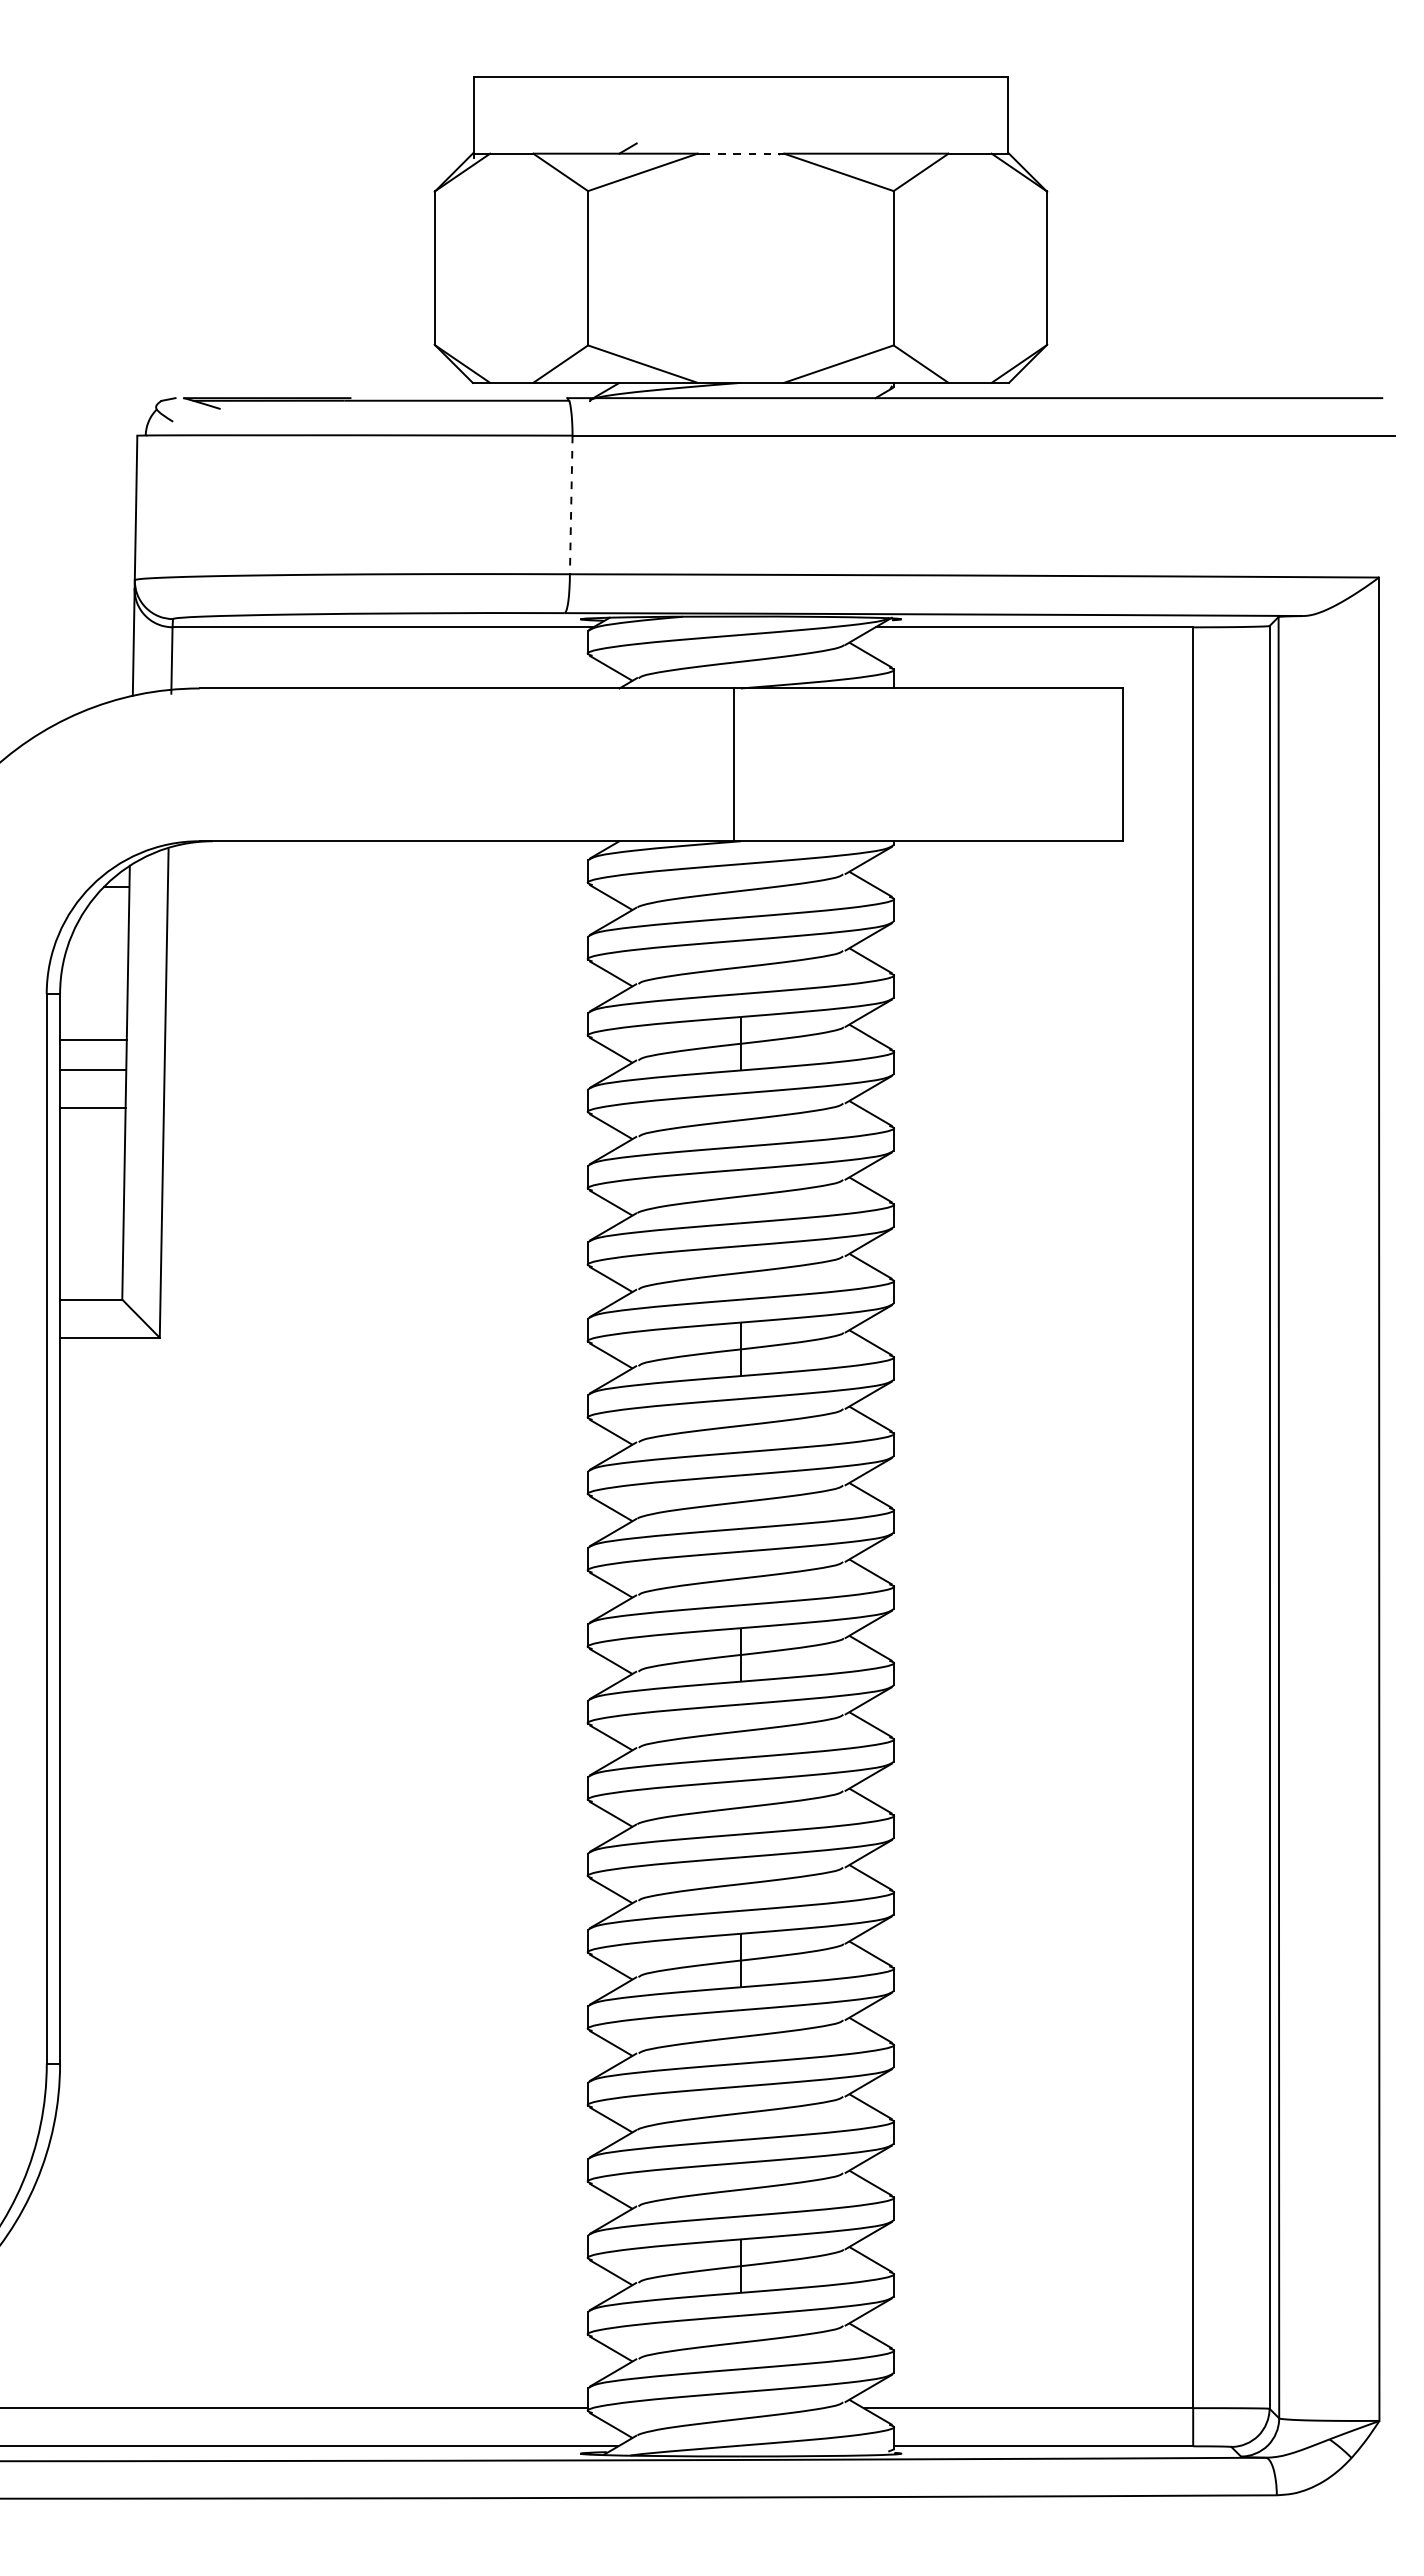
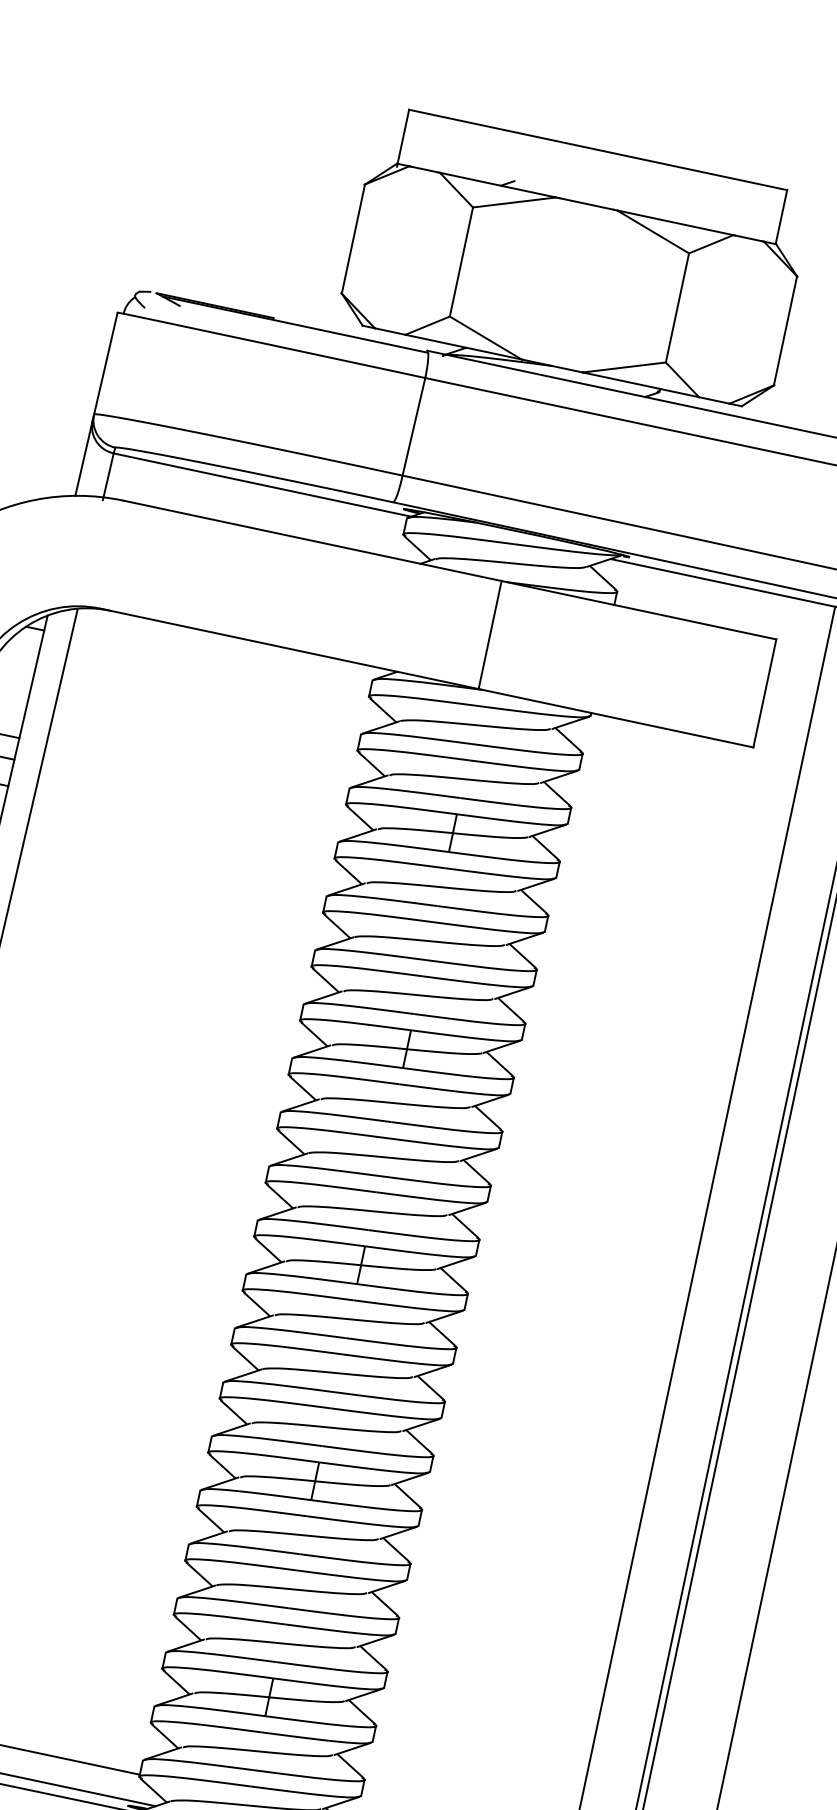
line: (741, 153) -> (587, 203), dashed -> solid
line: (571, 505) -> (414, 427), dashed -> solid

